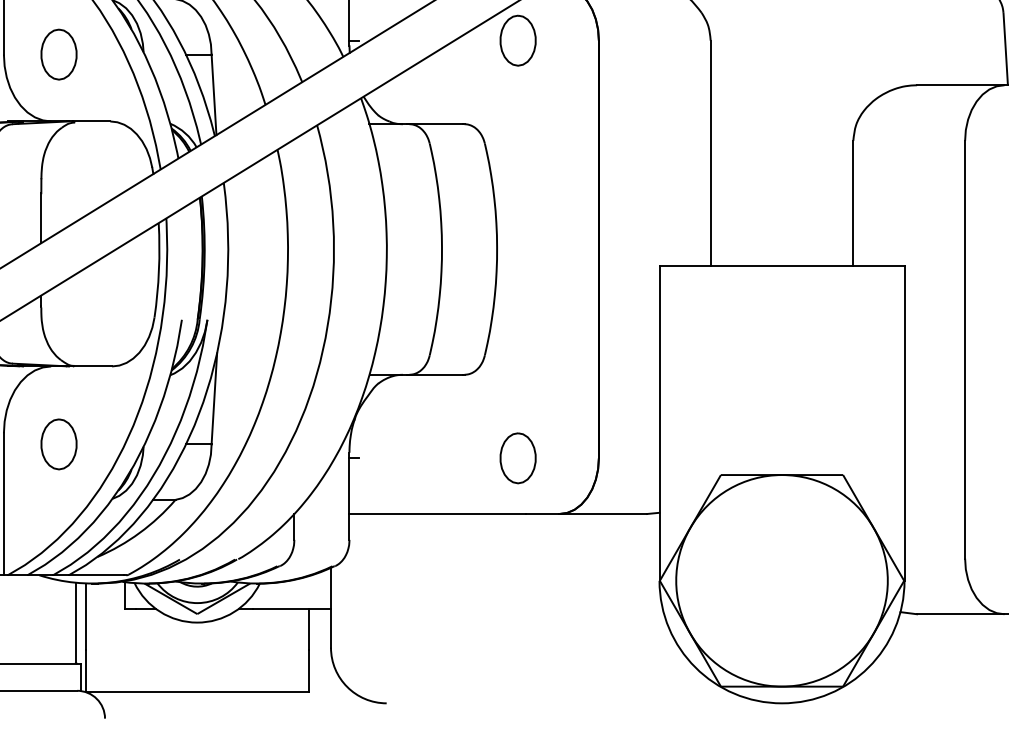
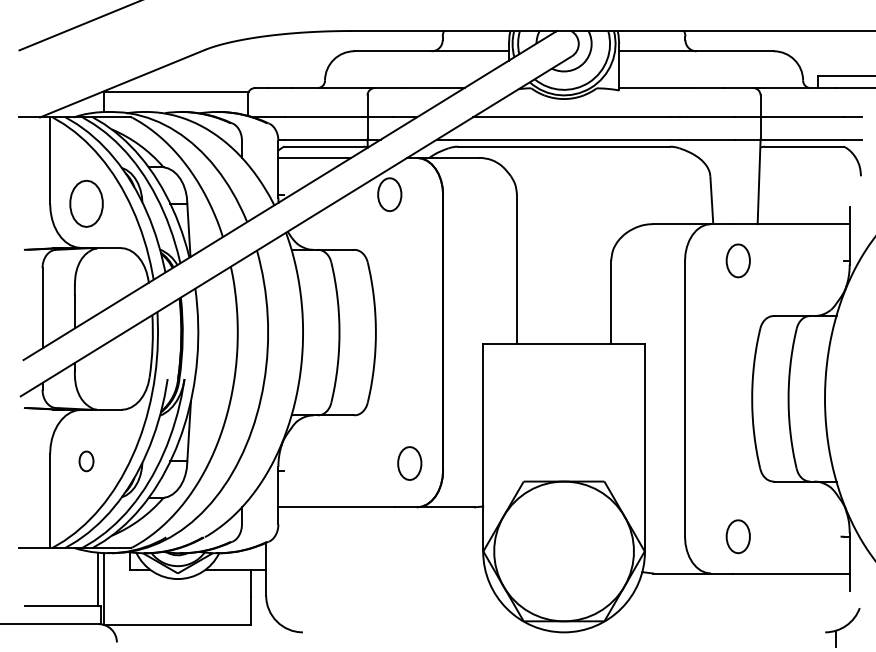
part: (58, 54) -> (86, 203), size x1.4
part: (58, 444) -> (86, 461), size x0.6
part: (517, 458) -> (409, 463), moved

